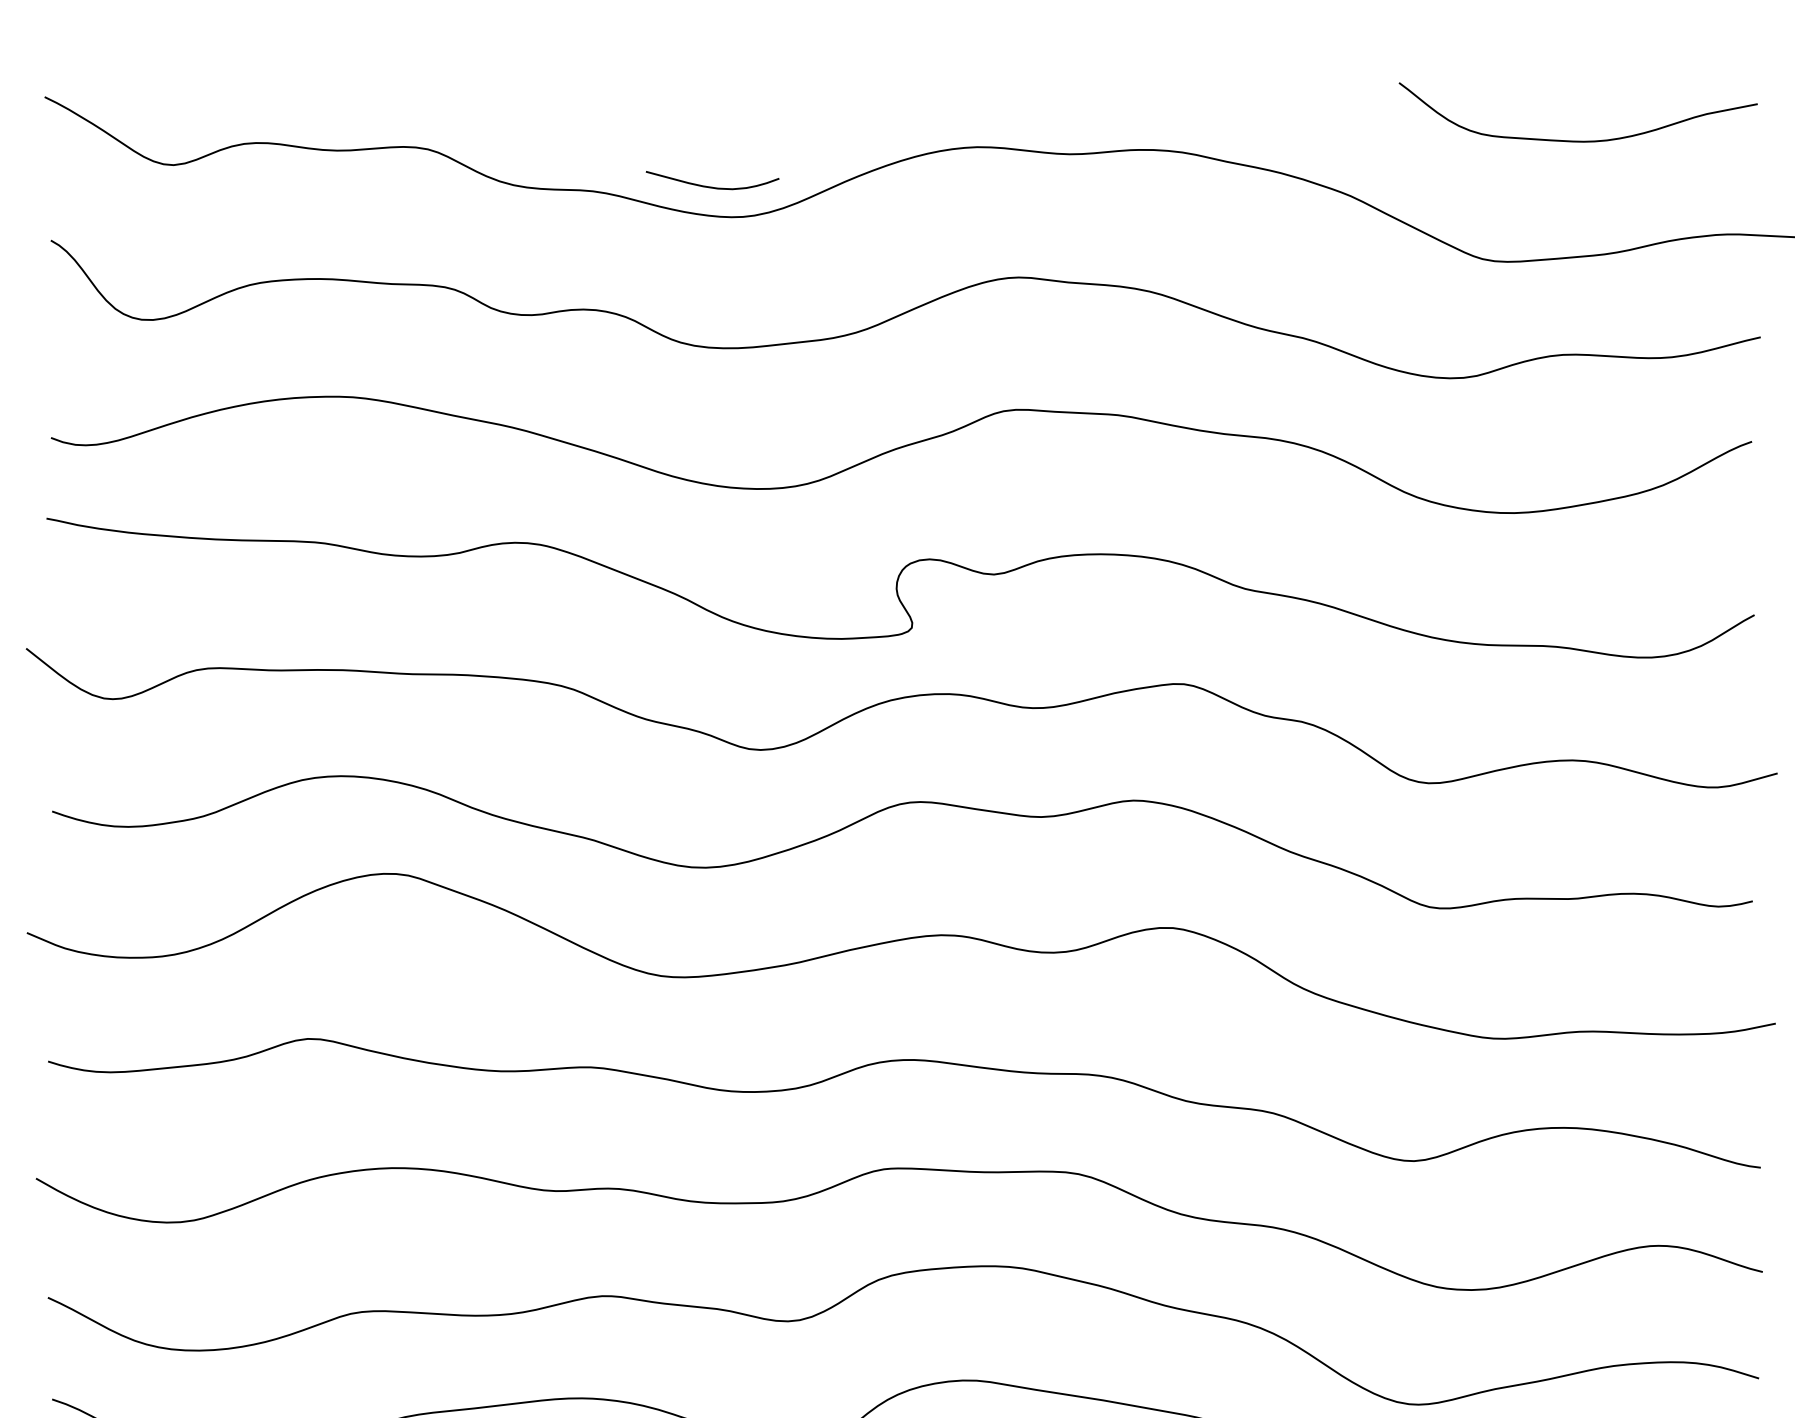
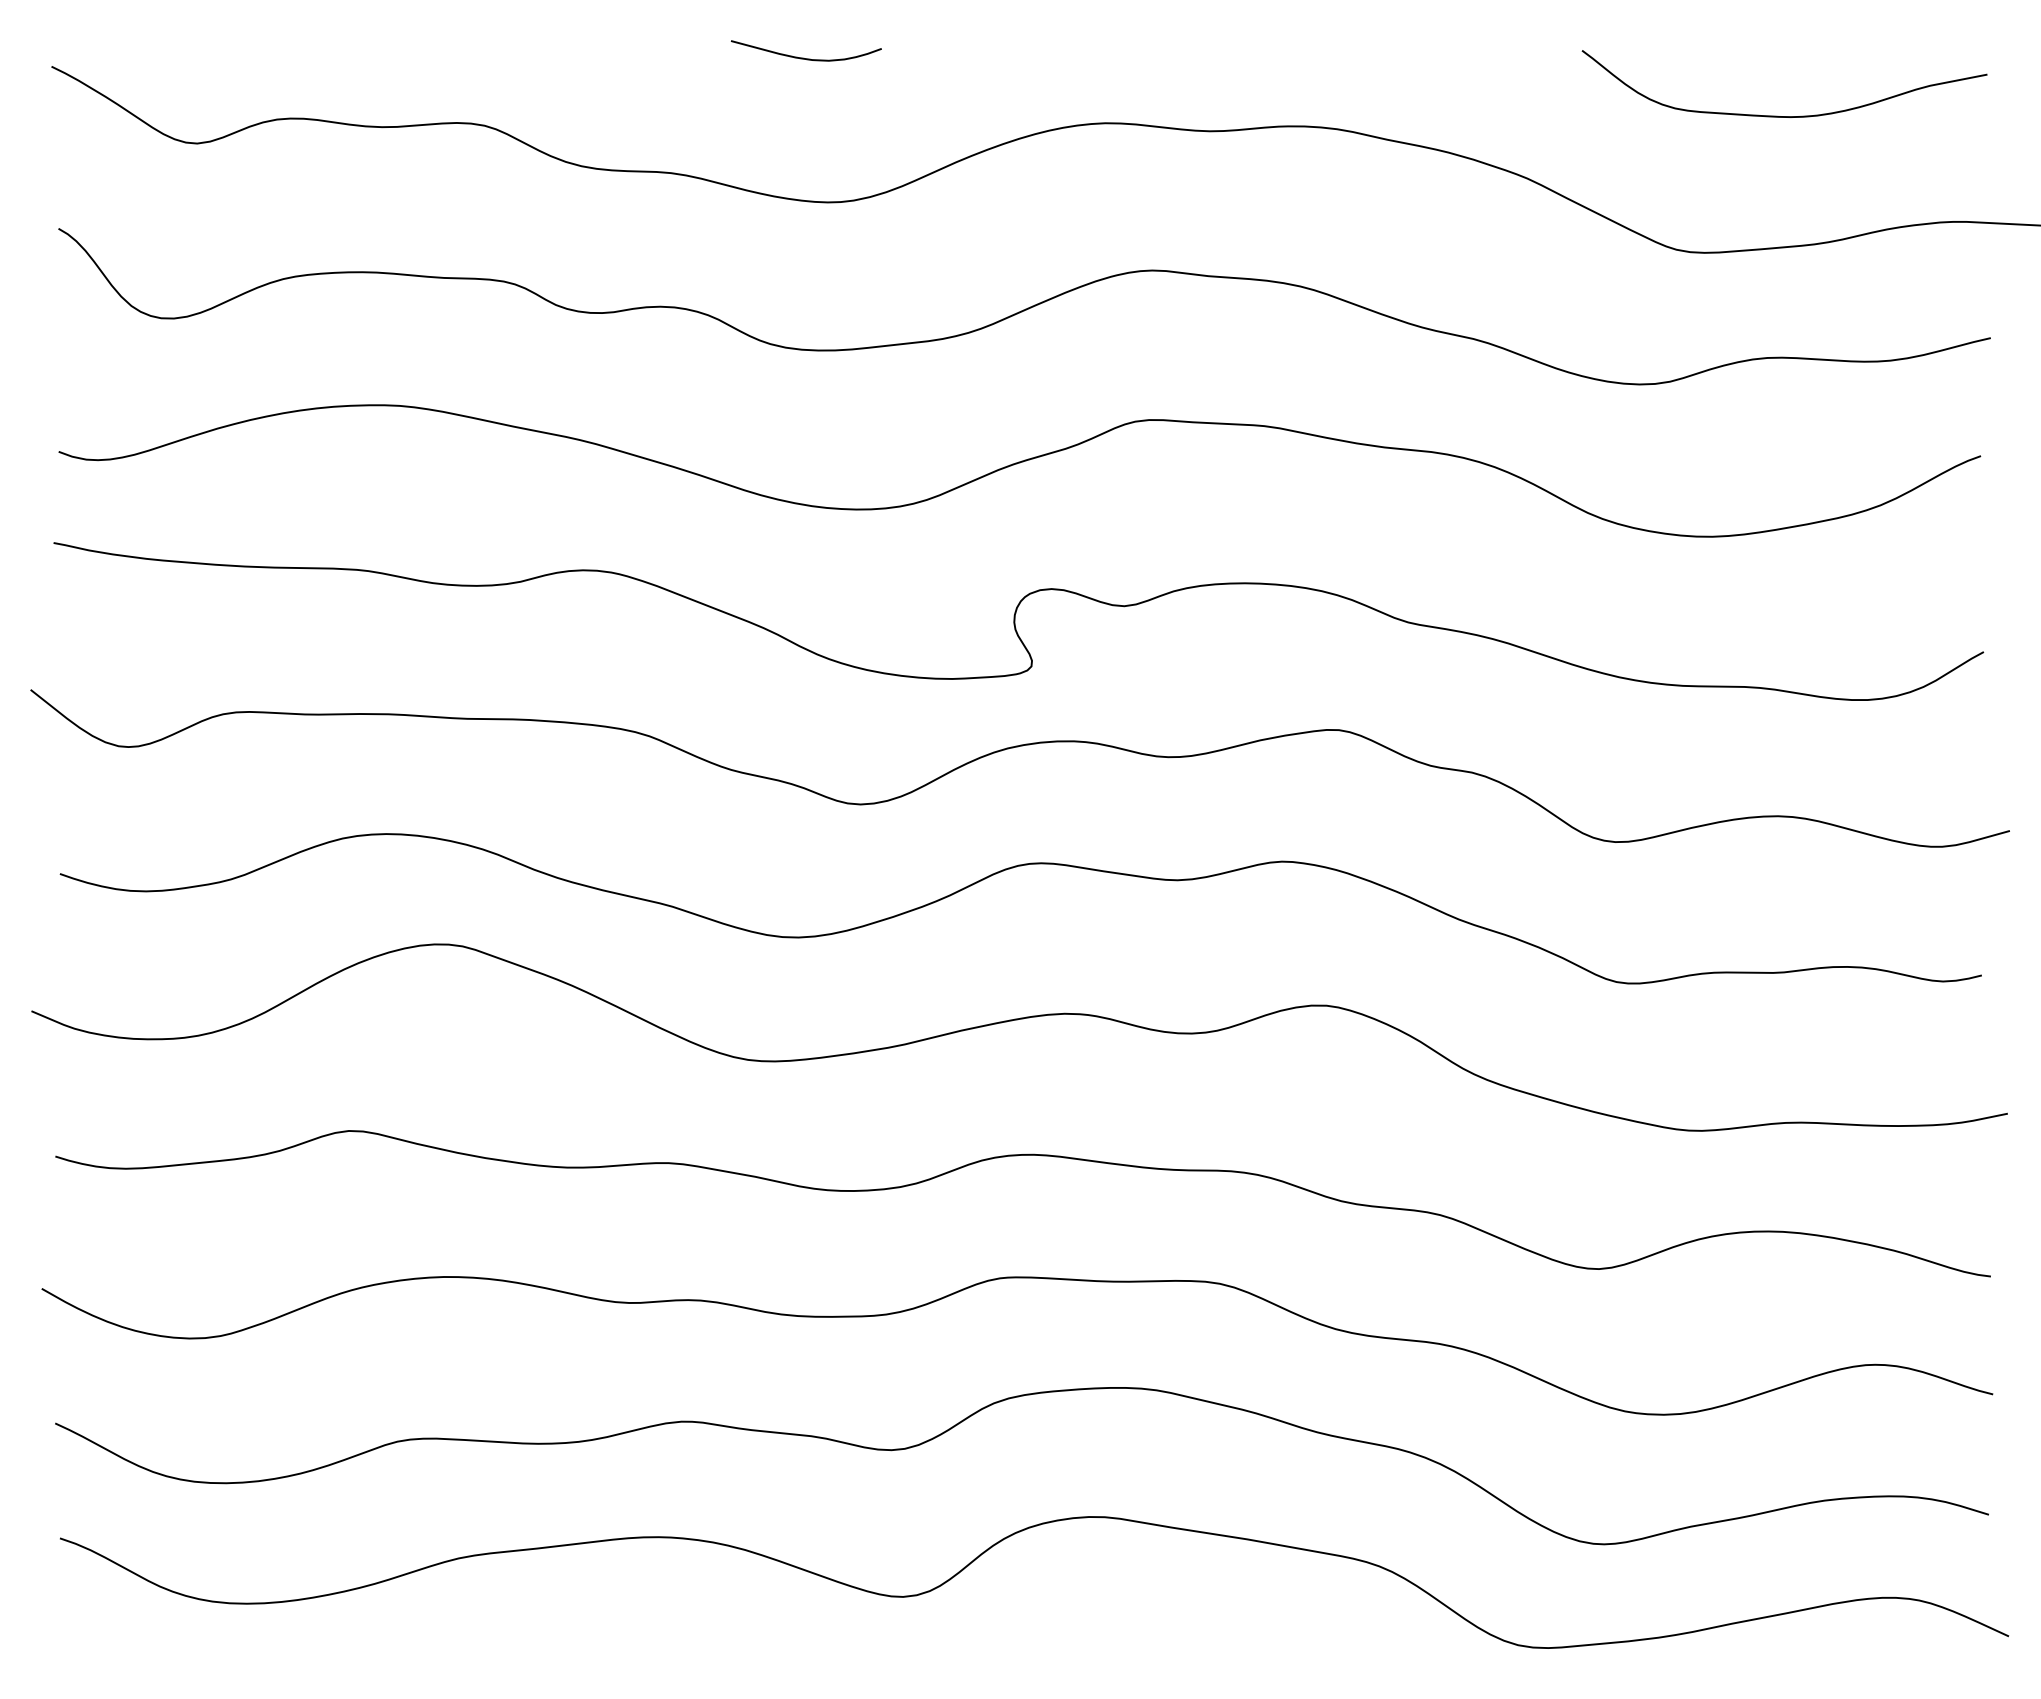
curve: (710, 186) -> (803, 57), moved

